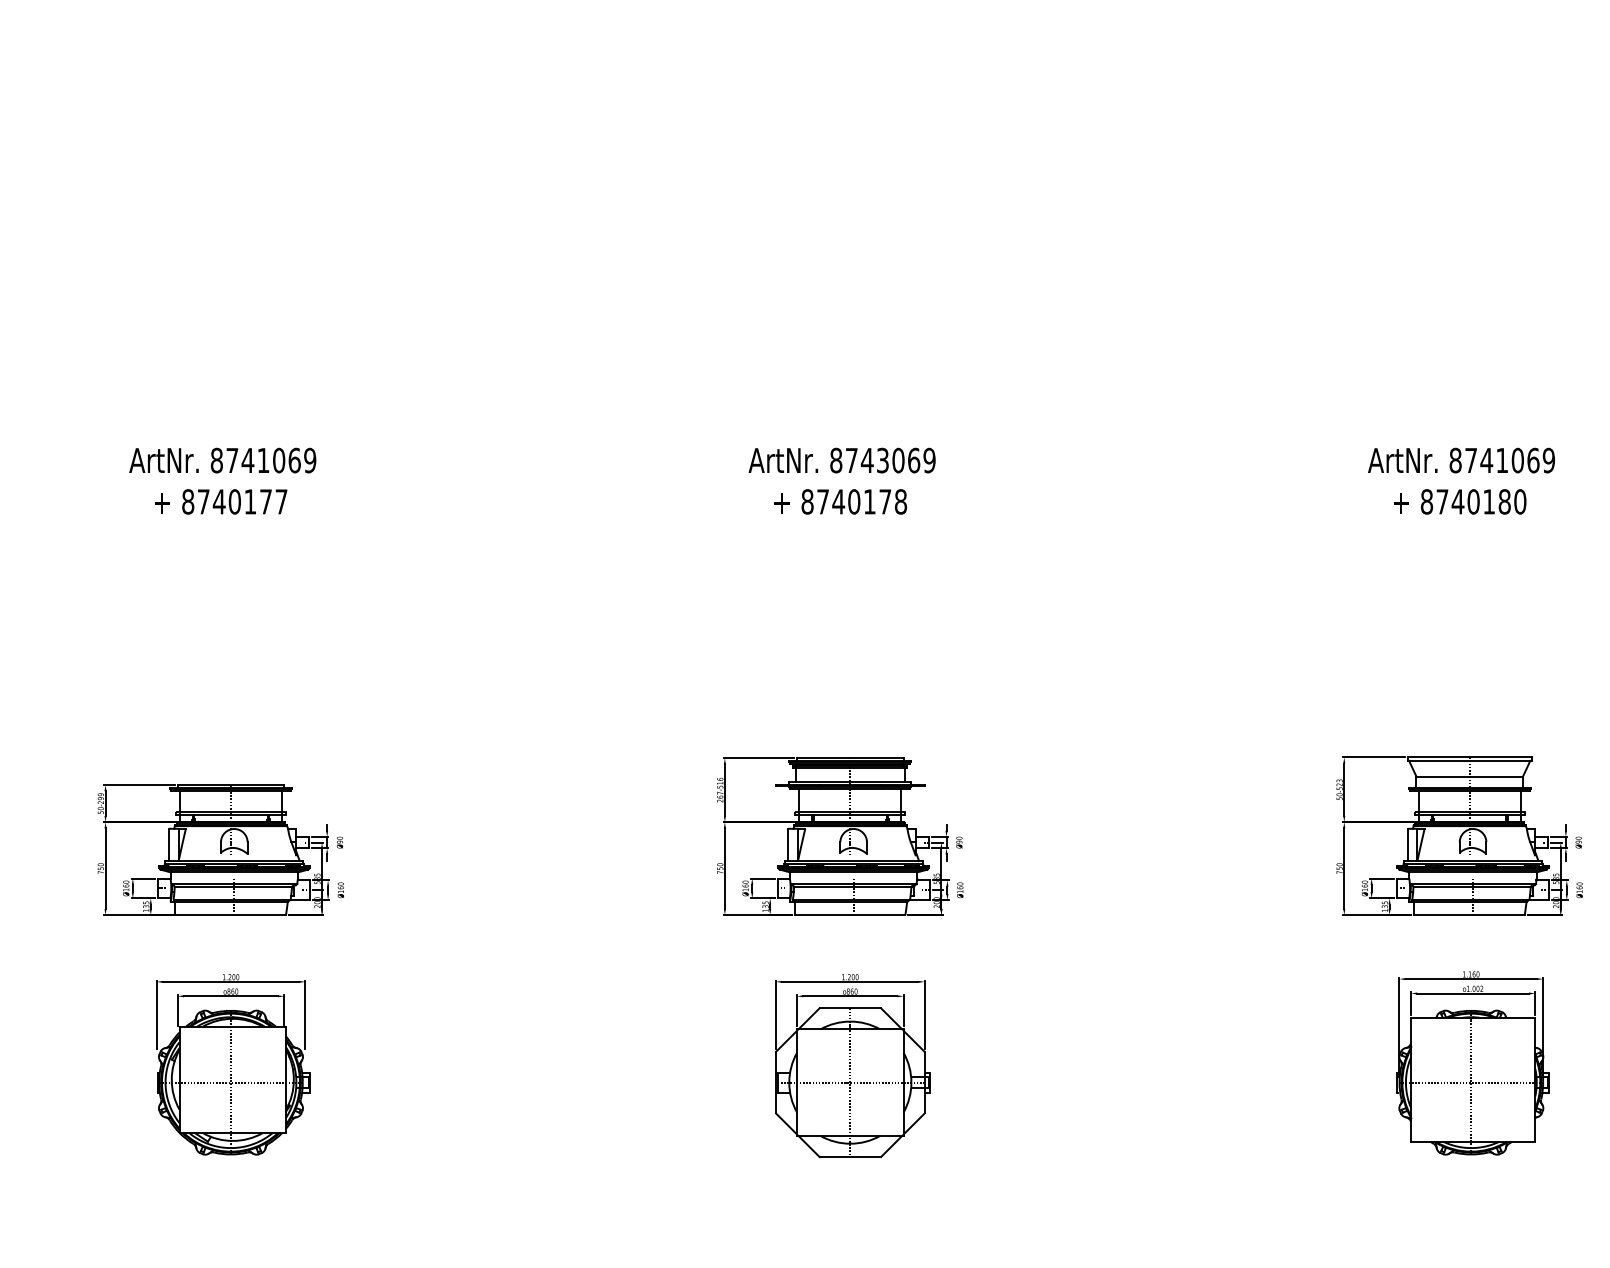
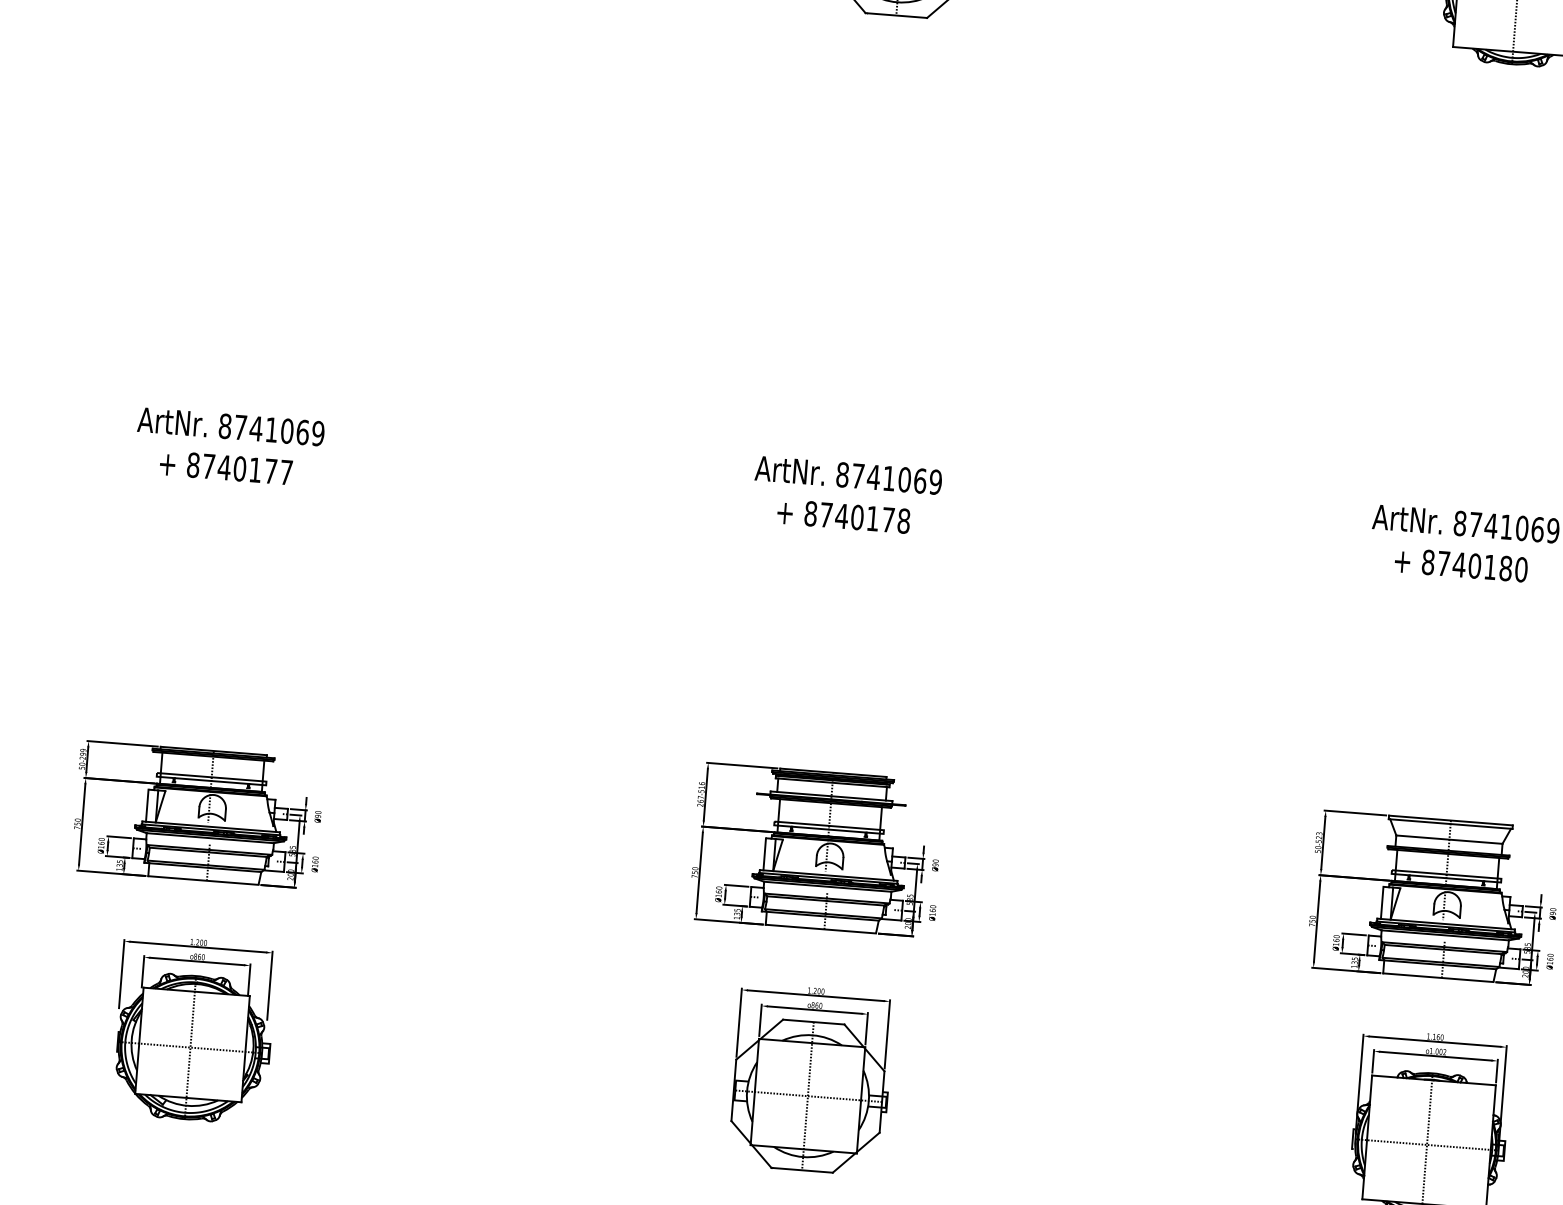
text: (882, 460) -> (888, 478), 8743069 -> 8741069

